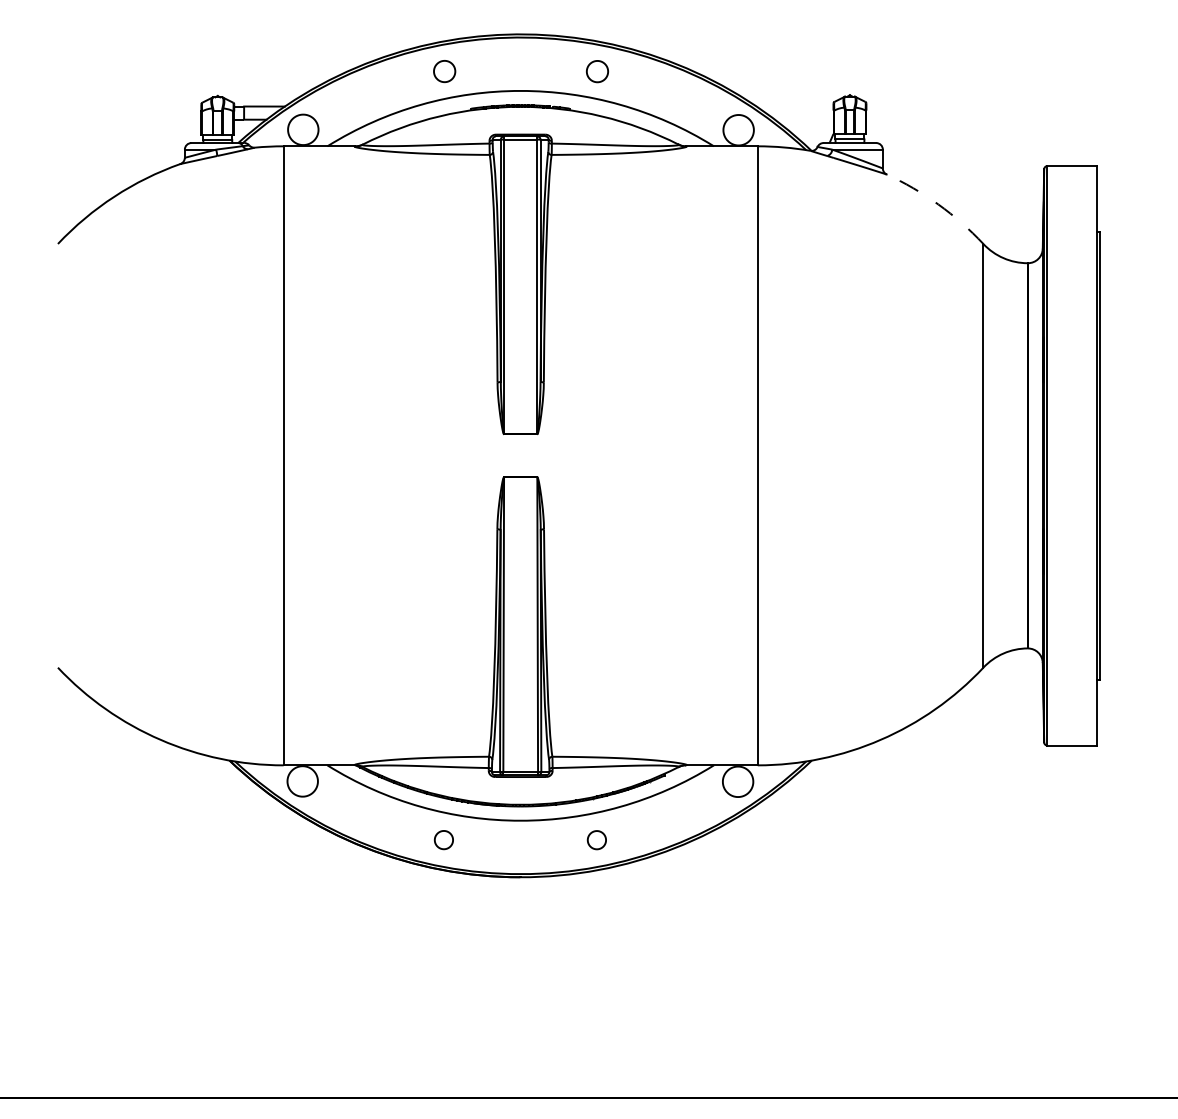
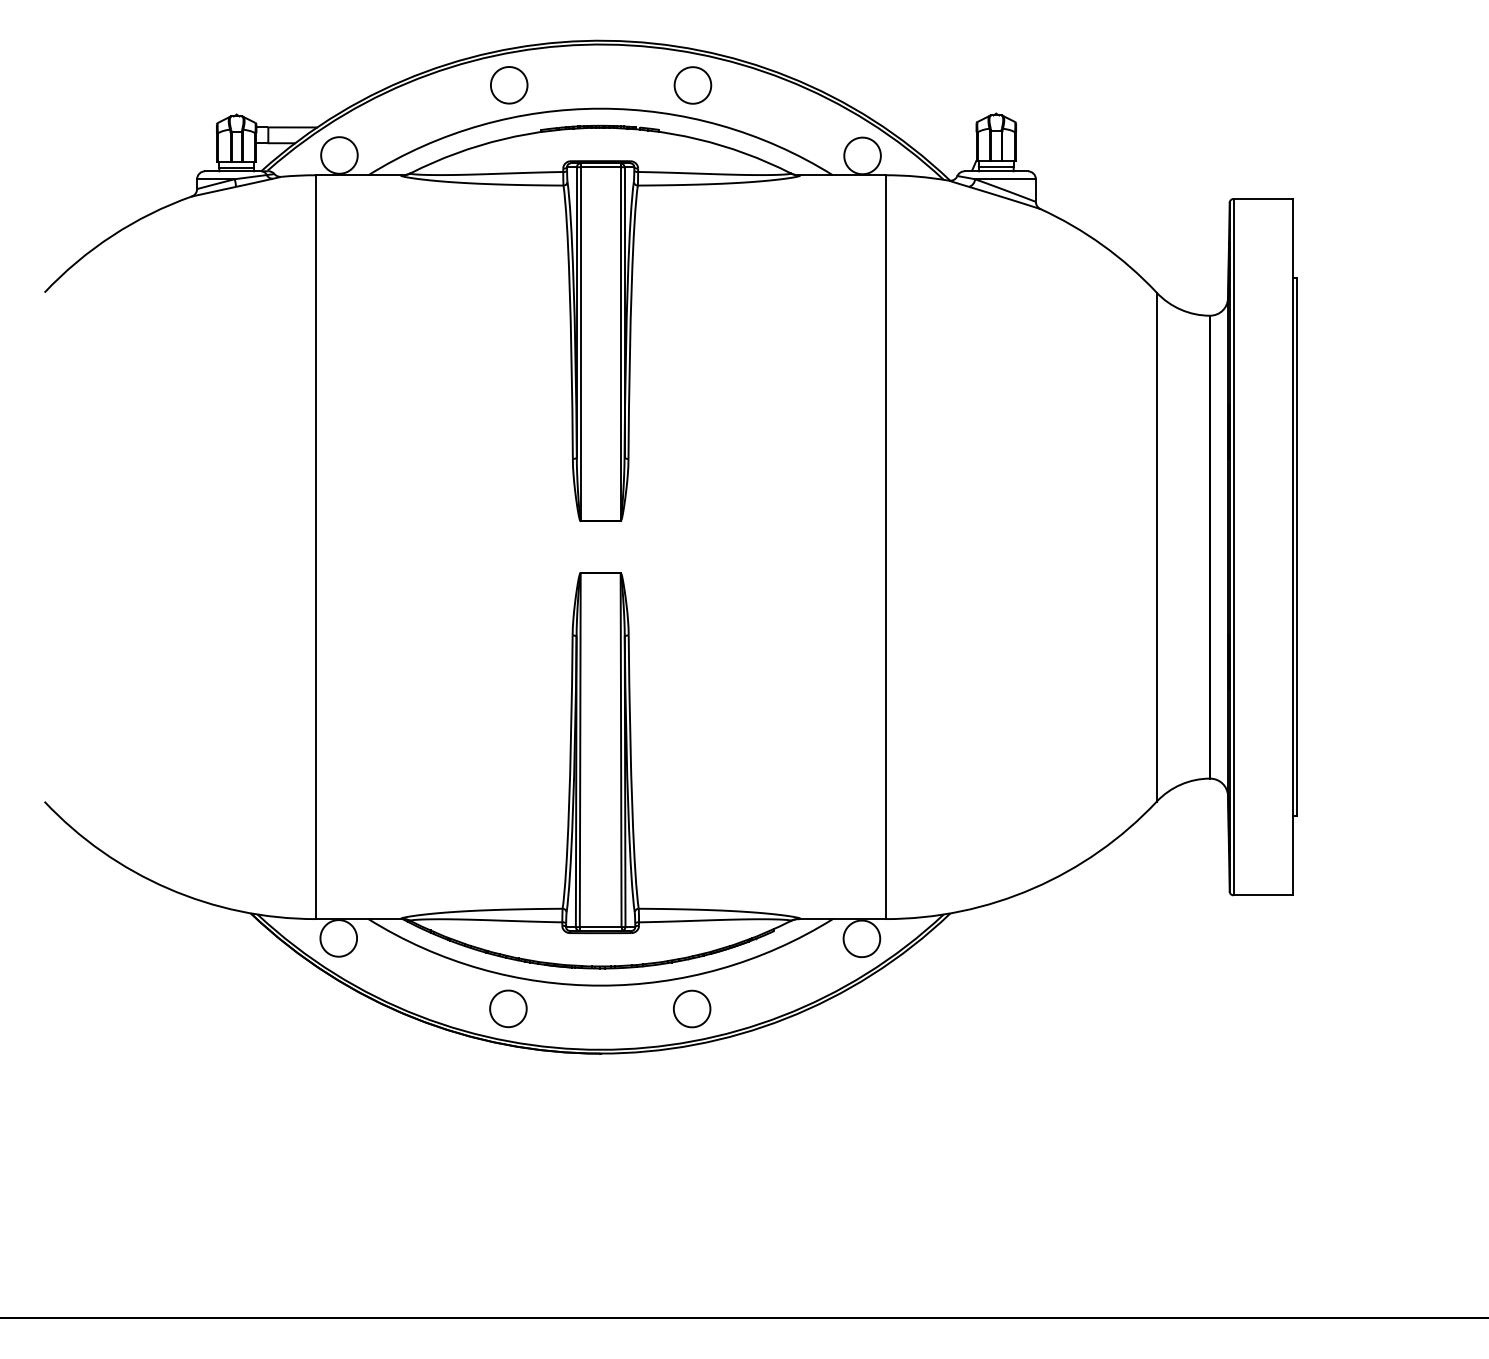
part: (444, 71) -> (509, 85), size x1.43
part: (597, 71) -> (692, 85), size x1.43
arc: (938, 204) -> (1102, 245), dashed -> solid
part: (443, 839) -> (508, 1008), size x1.67
part: (597, 839) -> (692, 1008), size x1.67

